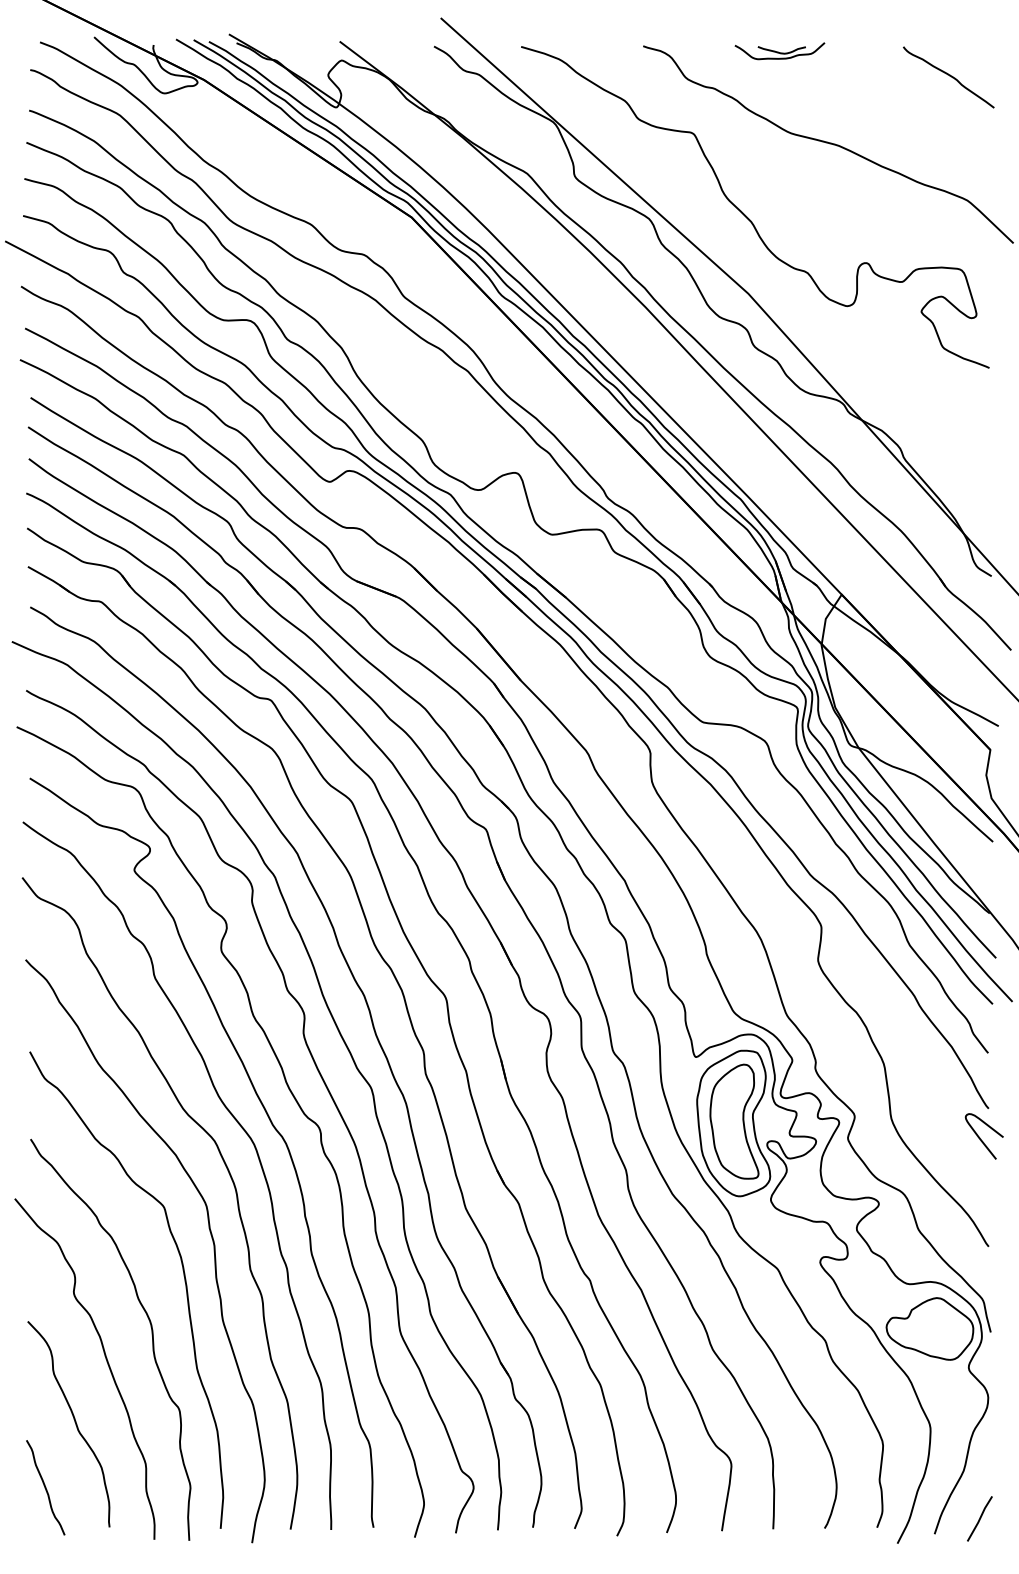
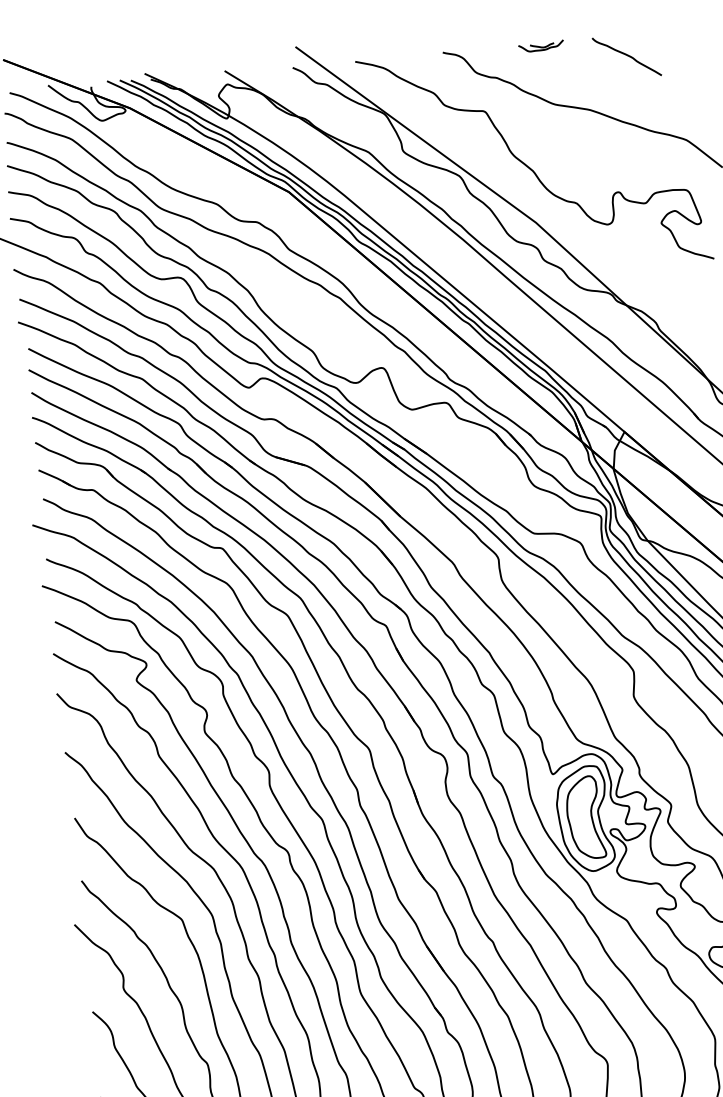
part: (779, 51) -> (540, 46), size x0.7
curve: (949, 76) -> (627, 56), moved

